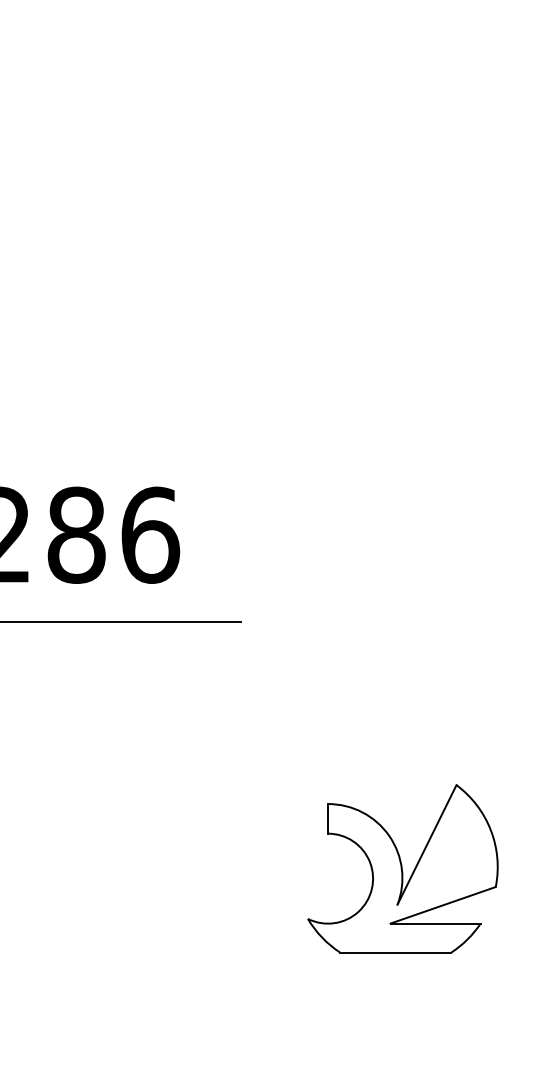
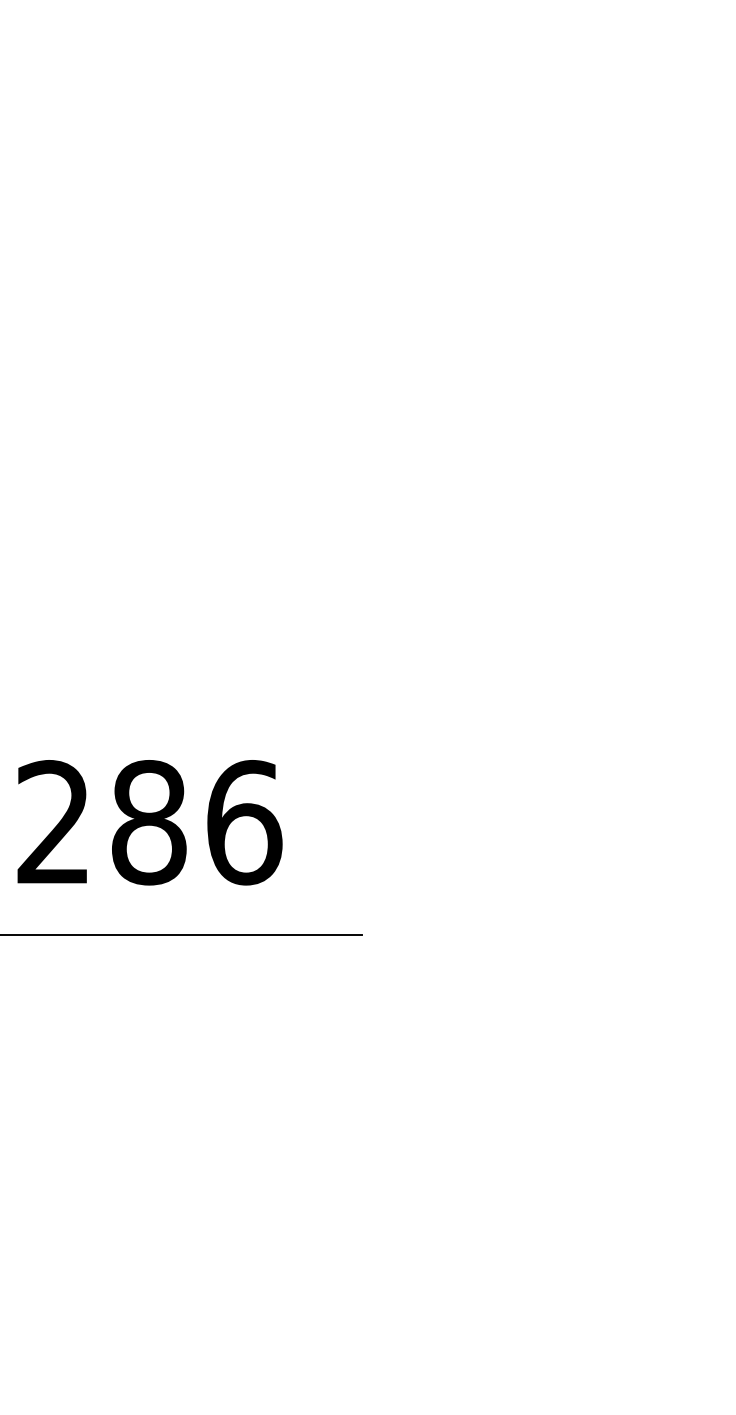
part: (403, 868) -> (570, 1252), removed

